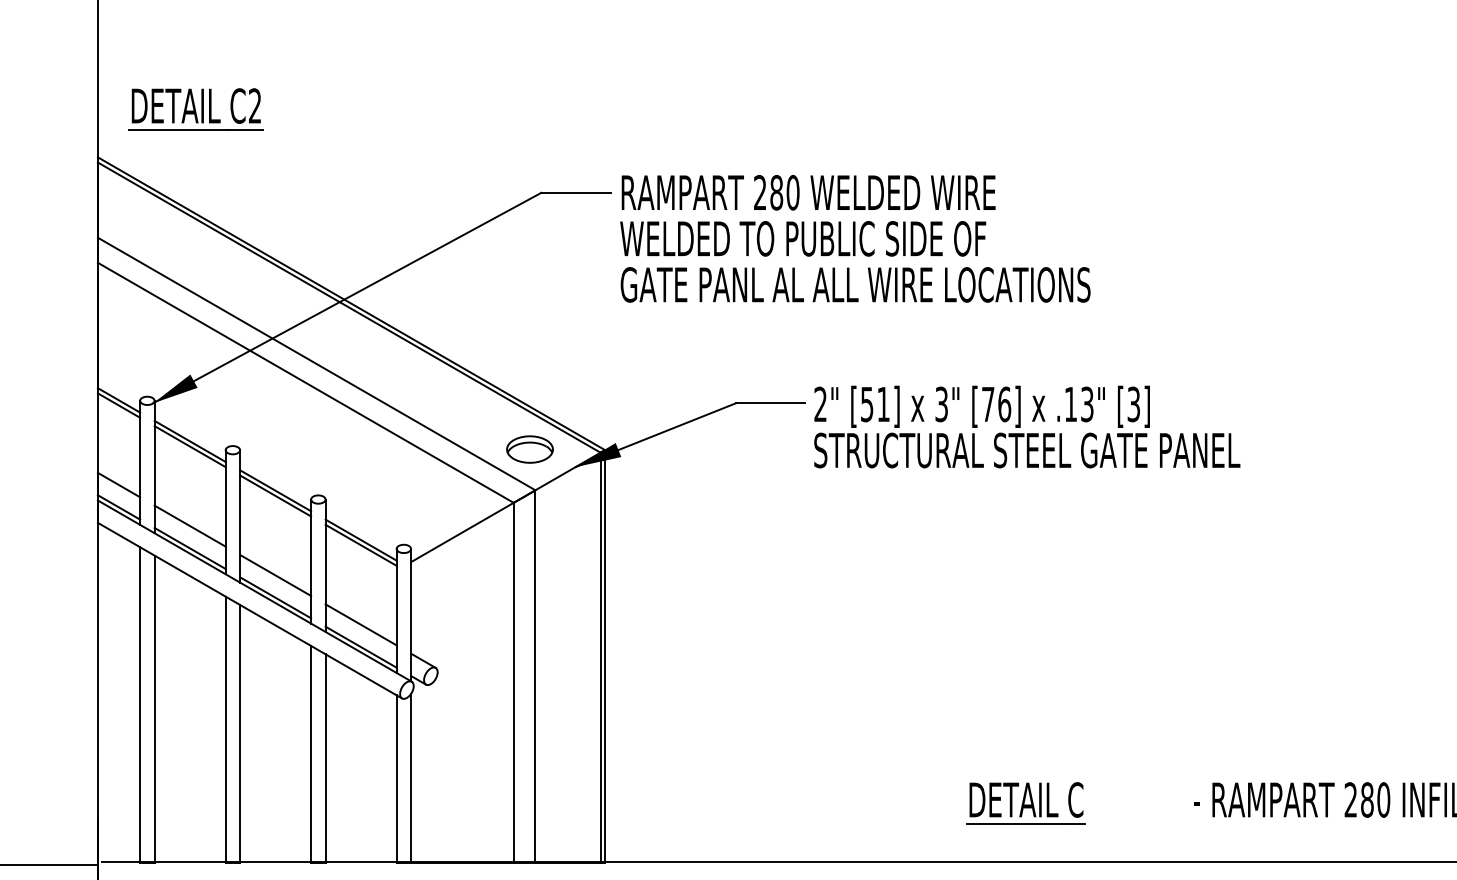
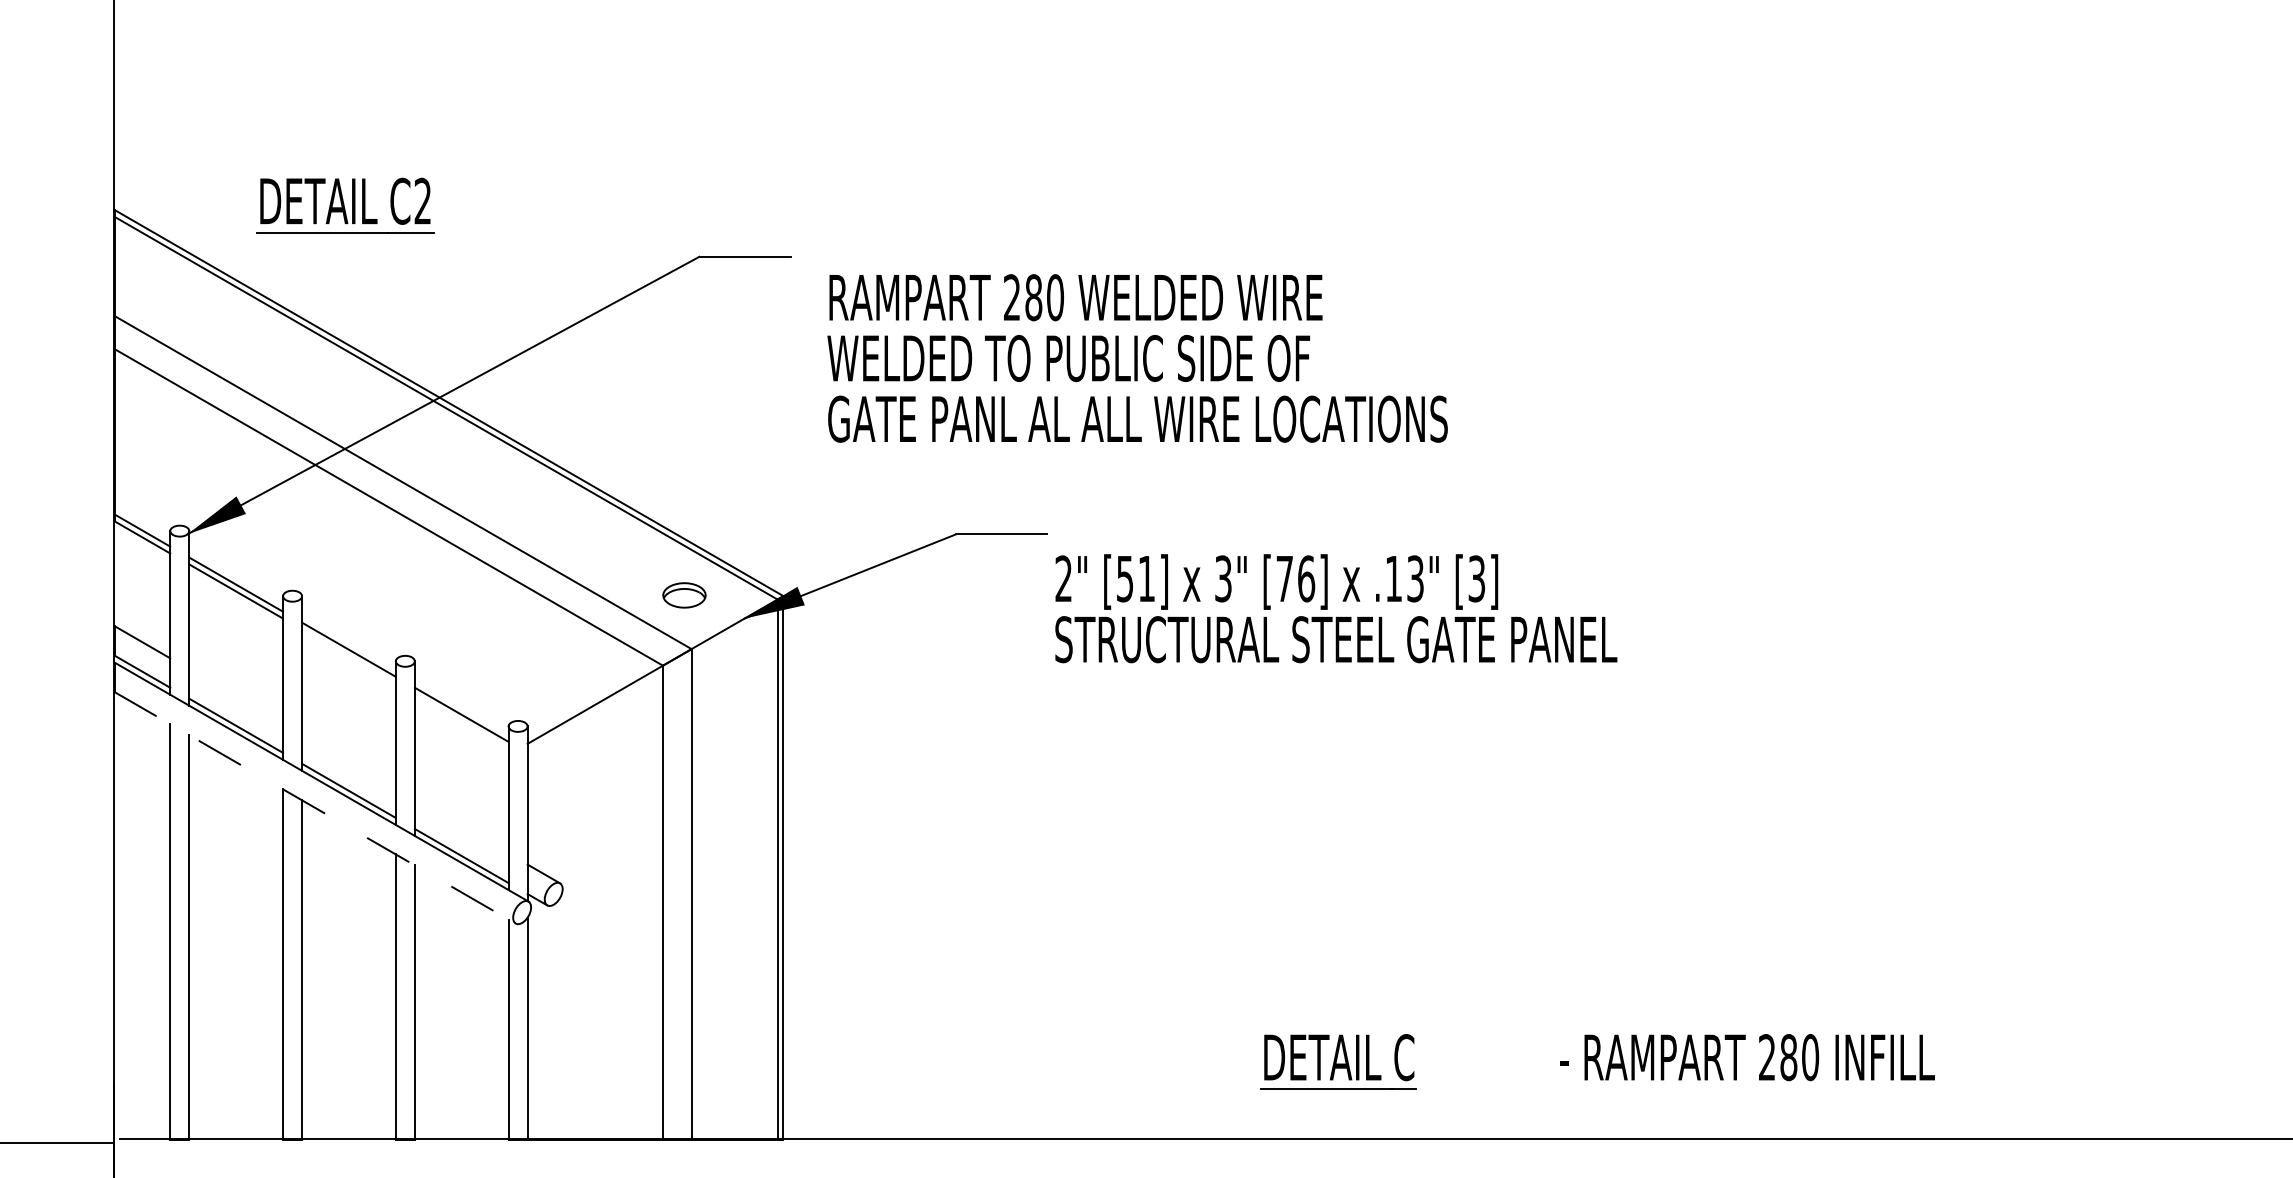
part: (196, 109) -> (345, 205), moved
text: (855, 238) -> (1137, 358), moved
text: (1027, 426) -> (1336, 608), moved
part: (530, 449) -> (684, 595), size x0.7
line: (275, 495) -> (348, 656), removed
line: (189, 526) -> (235, 696), removed
line: (360, 545) -> (461, 721), removed
line: (275, 575) -> (348, 761), removed
line: (250, 610) -> (315, 807), solid -> dashed
line: (360, 624) -> (461, 826), removed

